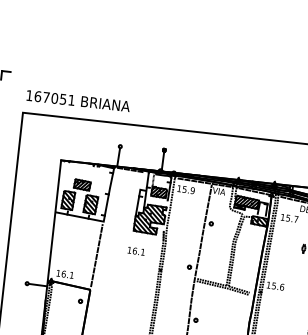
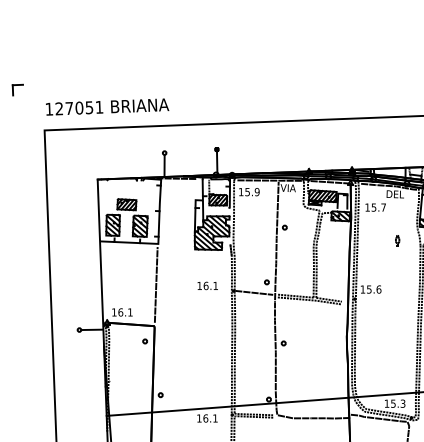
text: (38, 96) -> (59, 108), 167051 -> 127051
text: (136, 250) -> (207, 285), moved
line: (177, 274) -> (254, 292), added

